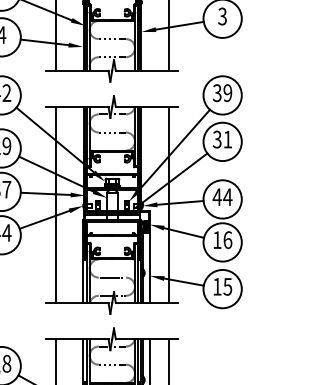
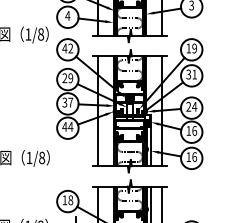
text: (216, 93) -> (188, 48), 39 -> 19
text: (216, 196) -> (188, 106), 44 -> 24
text: (227, 285) -> (194, 156), 15 -> 16

